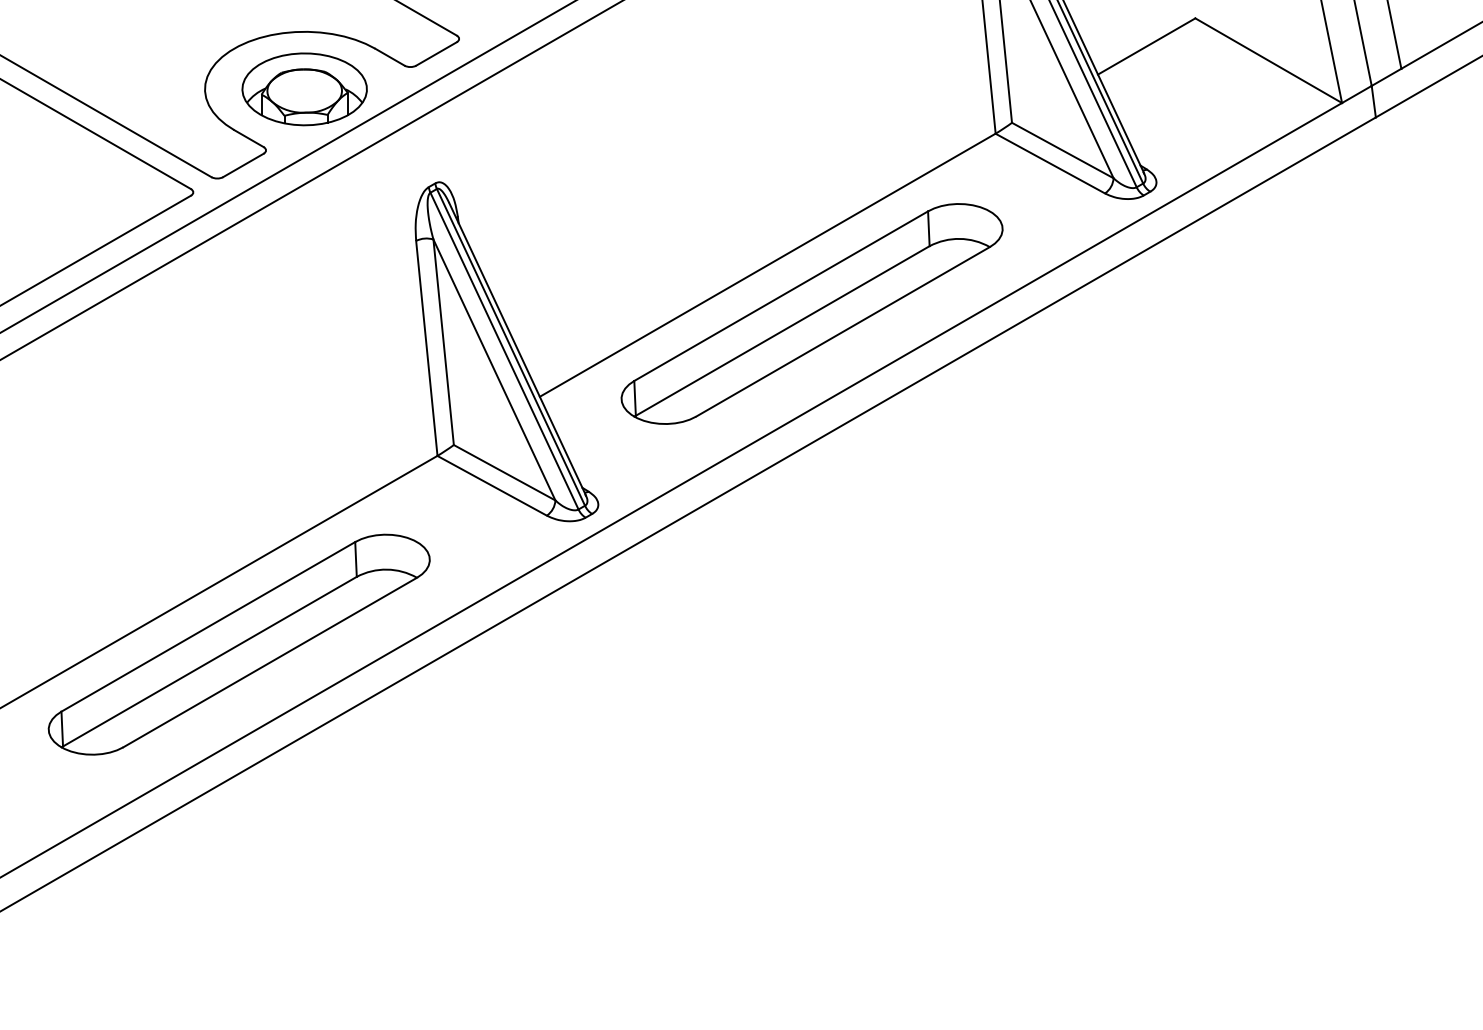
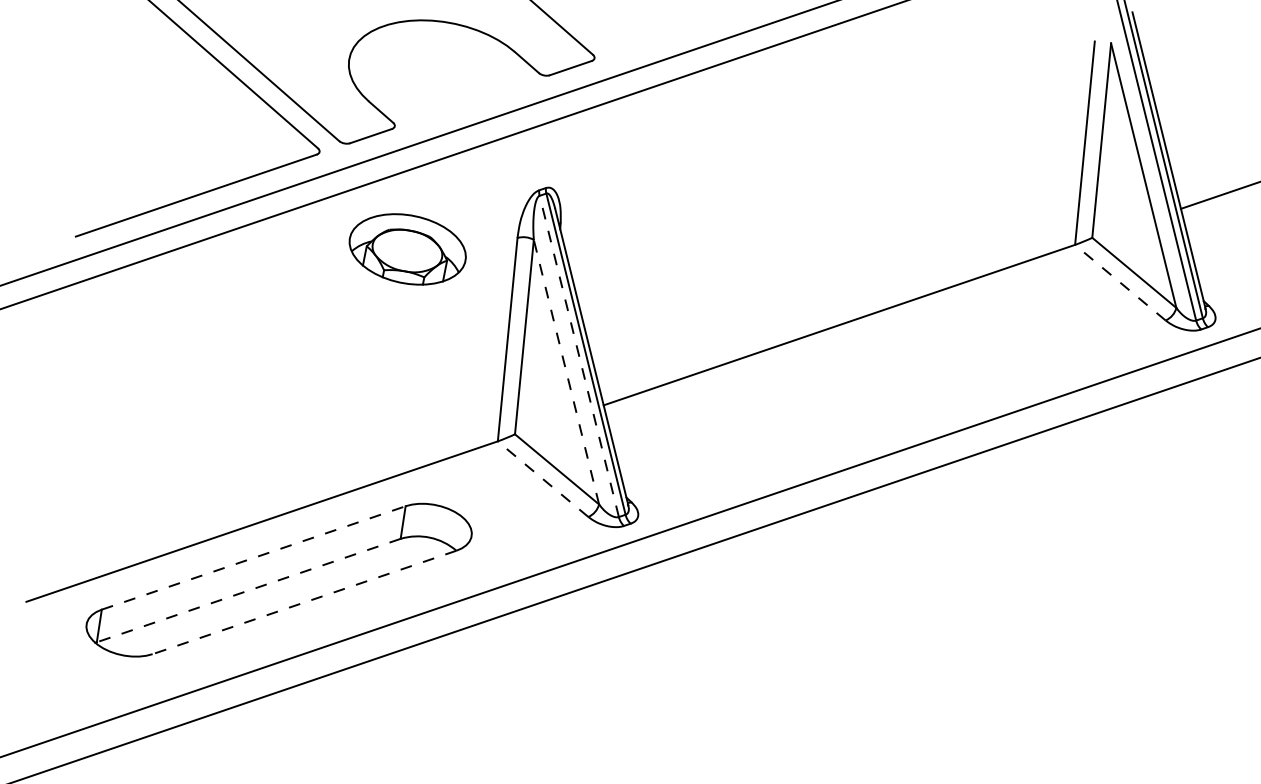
part: (304, 89) -> (407, 249), moved
line: (1049, 163) -> (1119, 282), solid -> dashed
part: (811, 313) -> (871, 377), removed
line: (504, 351) -> (579, 356), solid -> dashed
line: (494, 370) -> (566, 372), solid -> dashed
line: (491, 485) -> (542, 478), solid -> dashed
line: (208, 626) -> (253, 557), solid -> dashed
line: (209, 661) -> (248, 590), solid -> dashed
line: (270, 662) -> (304, 602), solid -> dashed

